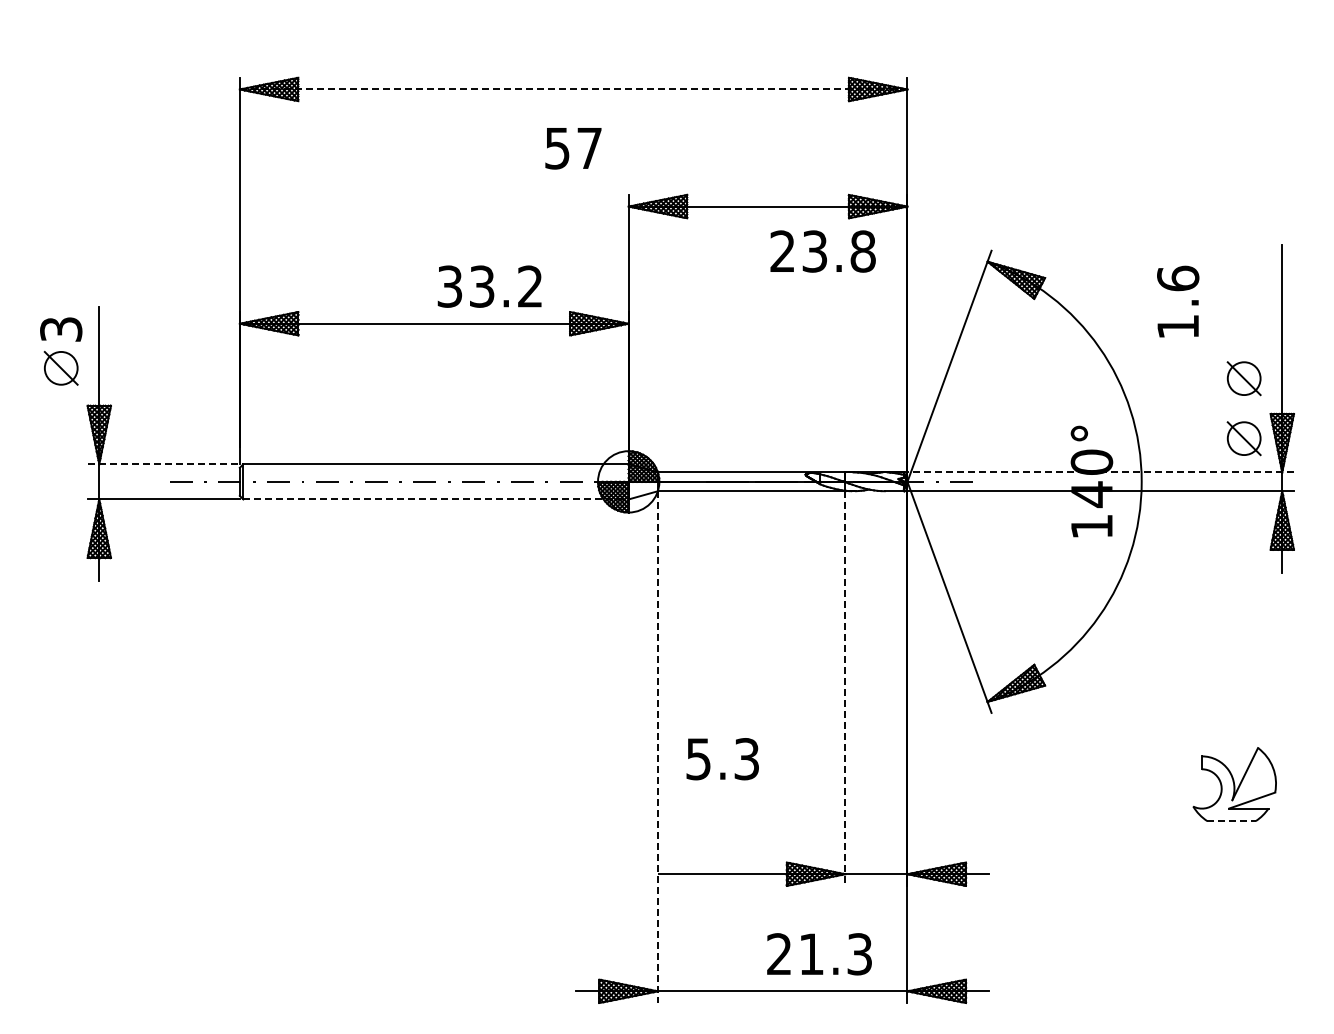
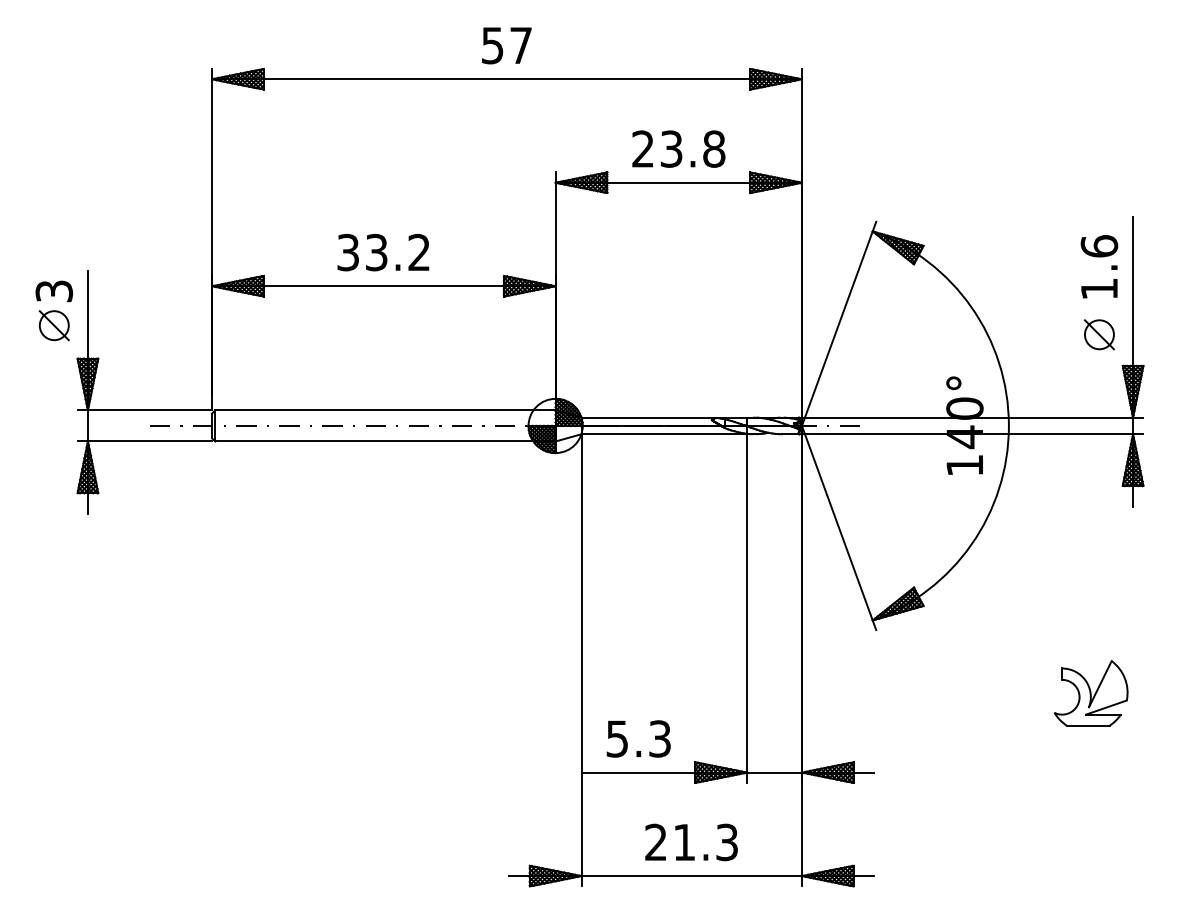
line: (573, 89) -> (506, 79), dashed -> solid
text: (573, 148) -> (506, 45), moved
text: (822, 251) -> (678, 149), moved
text: (489, 286) -> (383, 252), moved
text: (1178, 301) -> (1099, 266), moved
part: (1243, 438) -> (1098, 387), removed
line: (164, 464) -> (145, 410), dashed -> solid
line: (1099, 472) -> (971, 417), dashed -> solid
line: (436, 499) -> (385, 441), dashed -> solid
line: (845, 689) -> (747, 609), dashed -> solid
line: (657, 747) -> (581, 660), dashed -> solid
text: (722, 759) -> (638, 739), moved
line: (1232, 821) -> (1089, 726), dashed -> solid
text: (819, 954) -> (691, 842), moved

